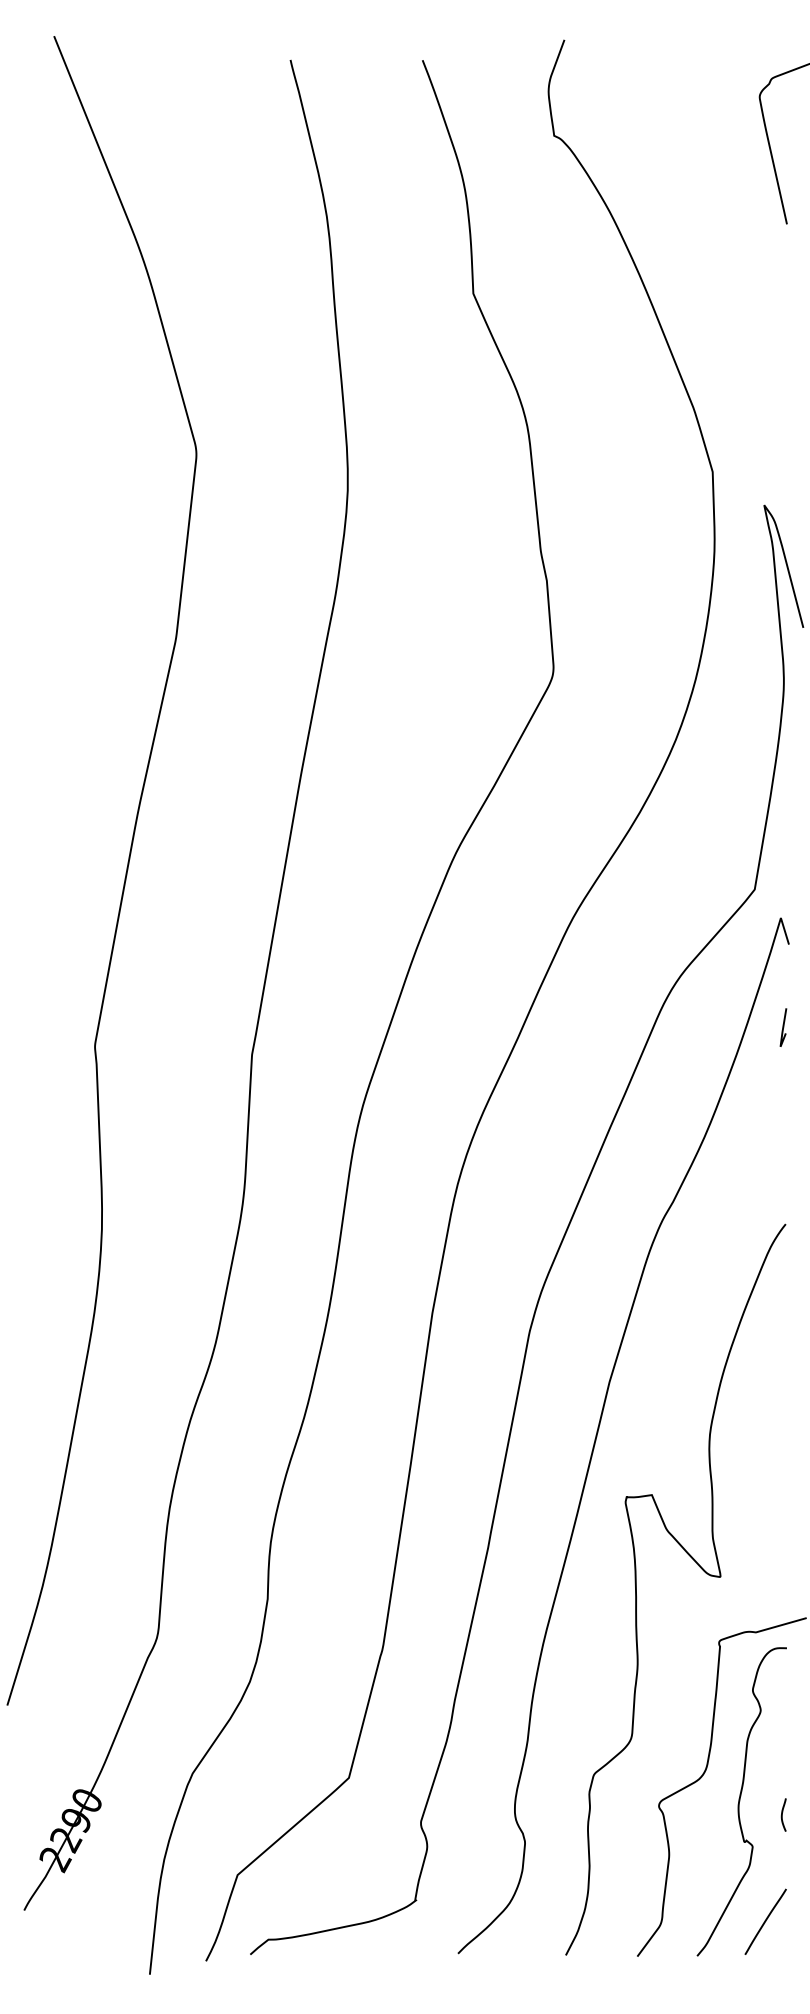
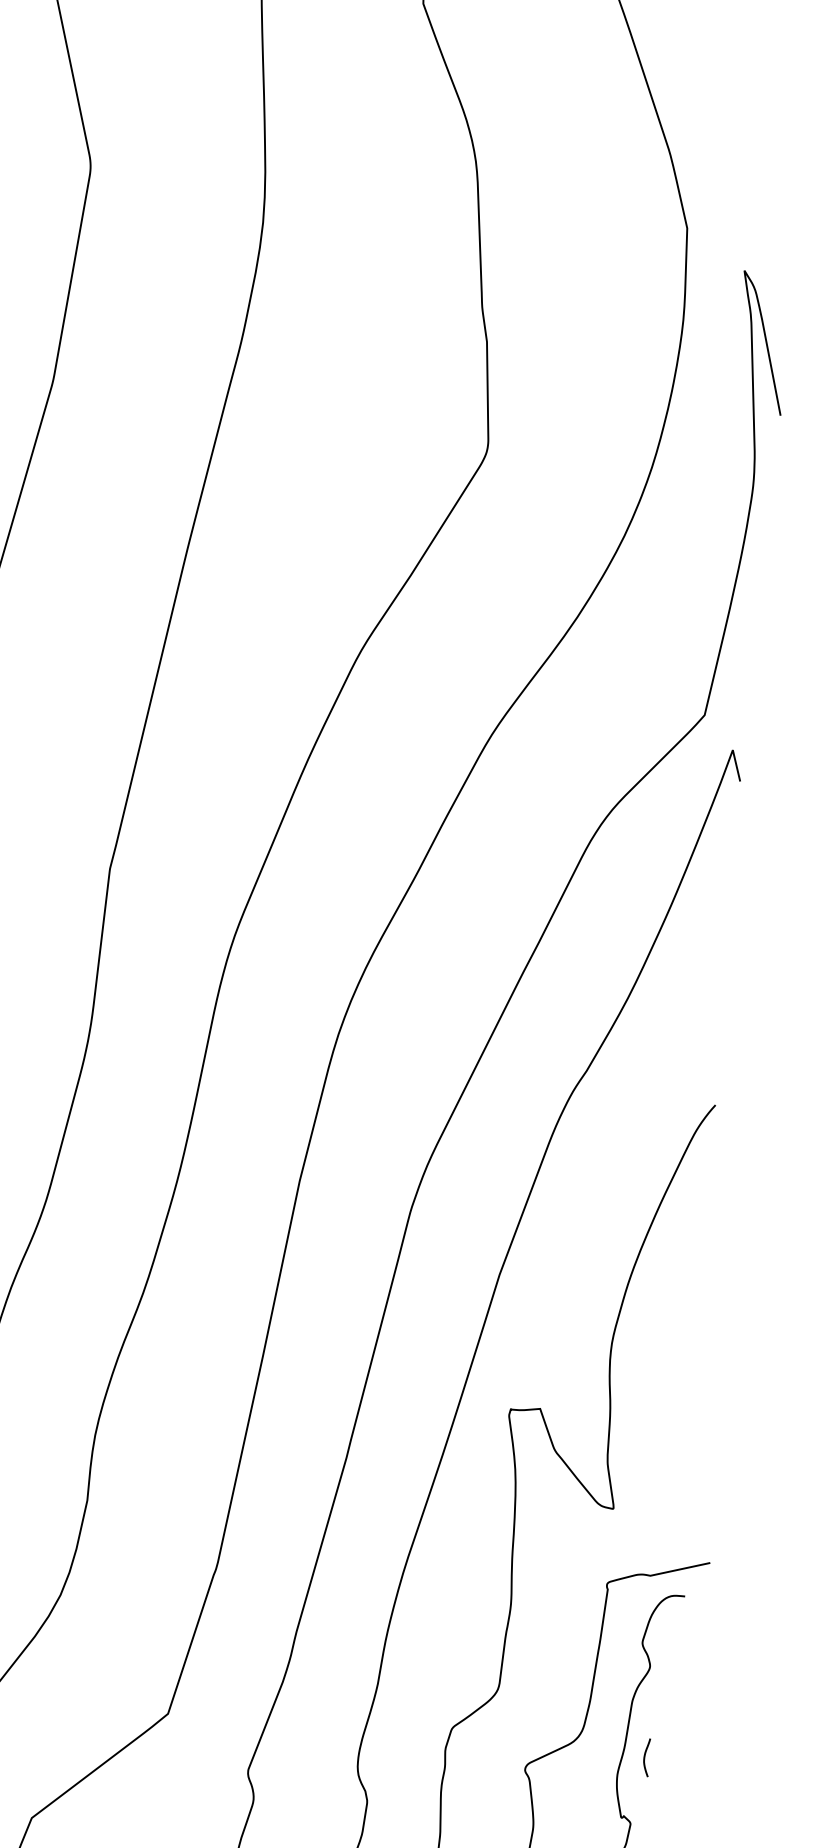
curve: (783, 1027) -> (727, 877), removed
curve: (782, 1814) -> (645, 1757), moved

